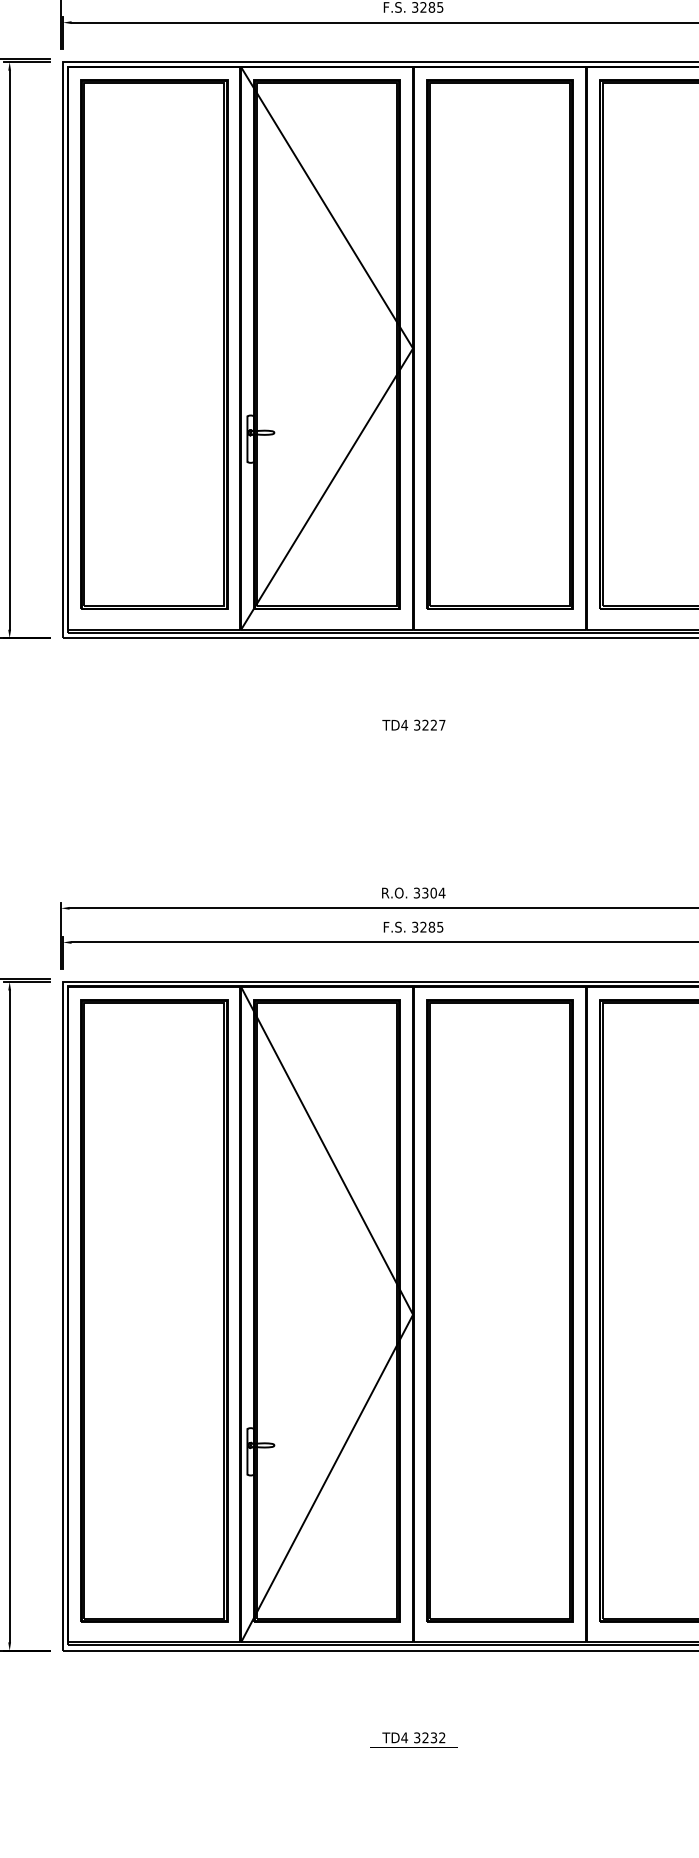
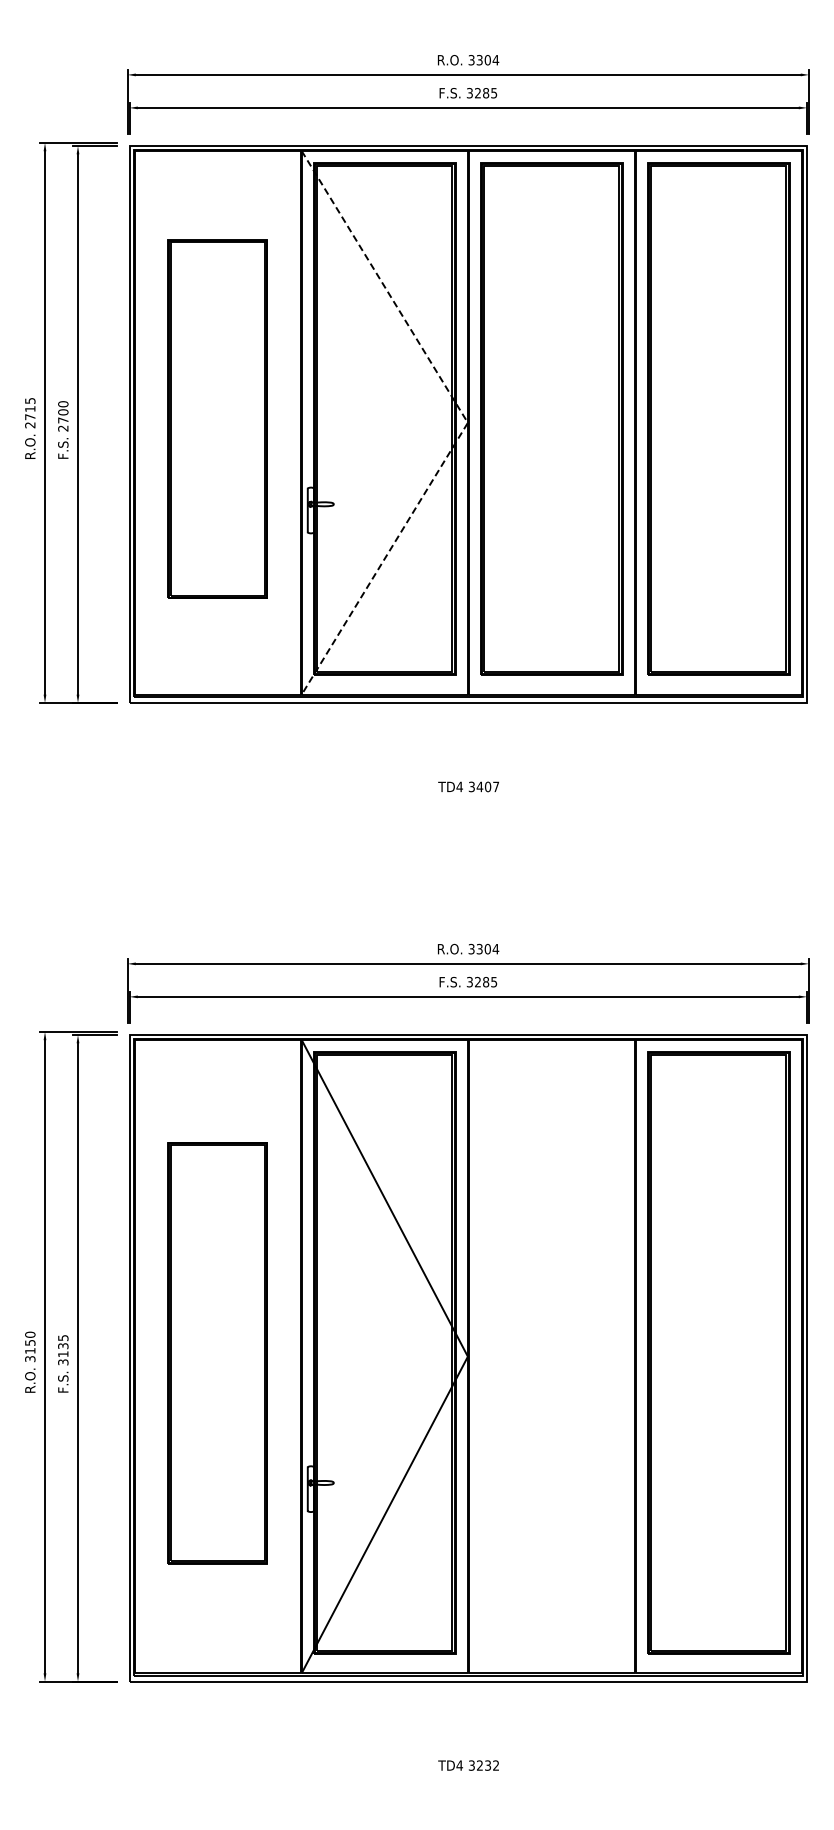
part: (154, 344) -> (217, 418), size x0.7
line: (412, 348) -> (467, 422), solid -> dashed
text: (429, 724) -> (483, 786), 3227 -> 3407
part: (154, 1310) -> (217, 1352), size x0.7
part: (499, 1310) -> (551, 1352), removed

